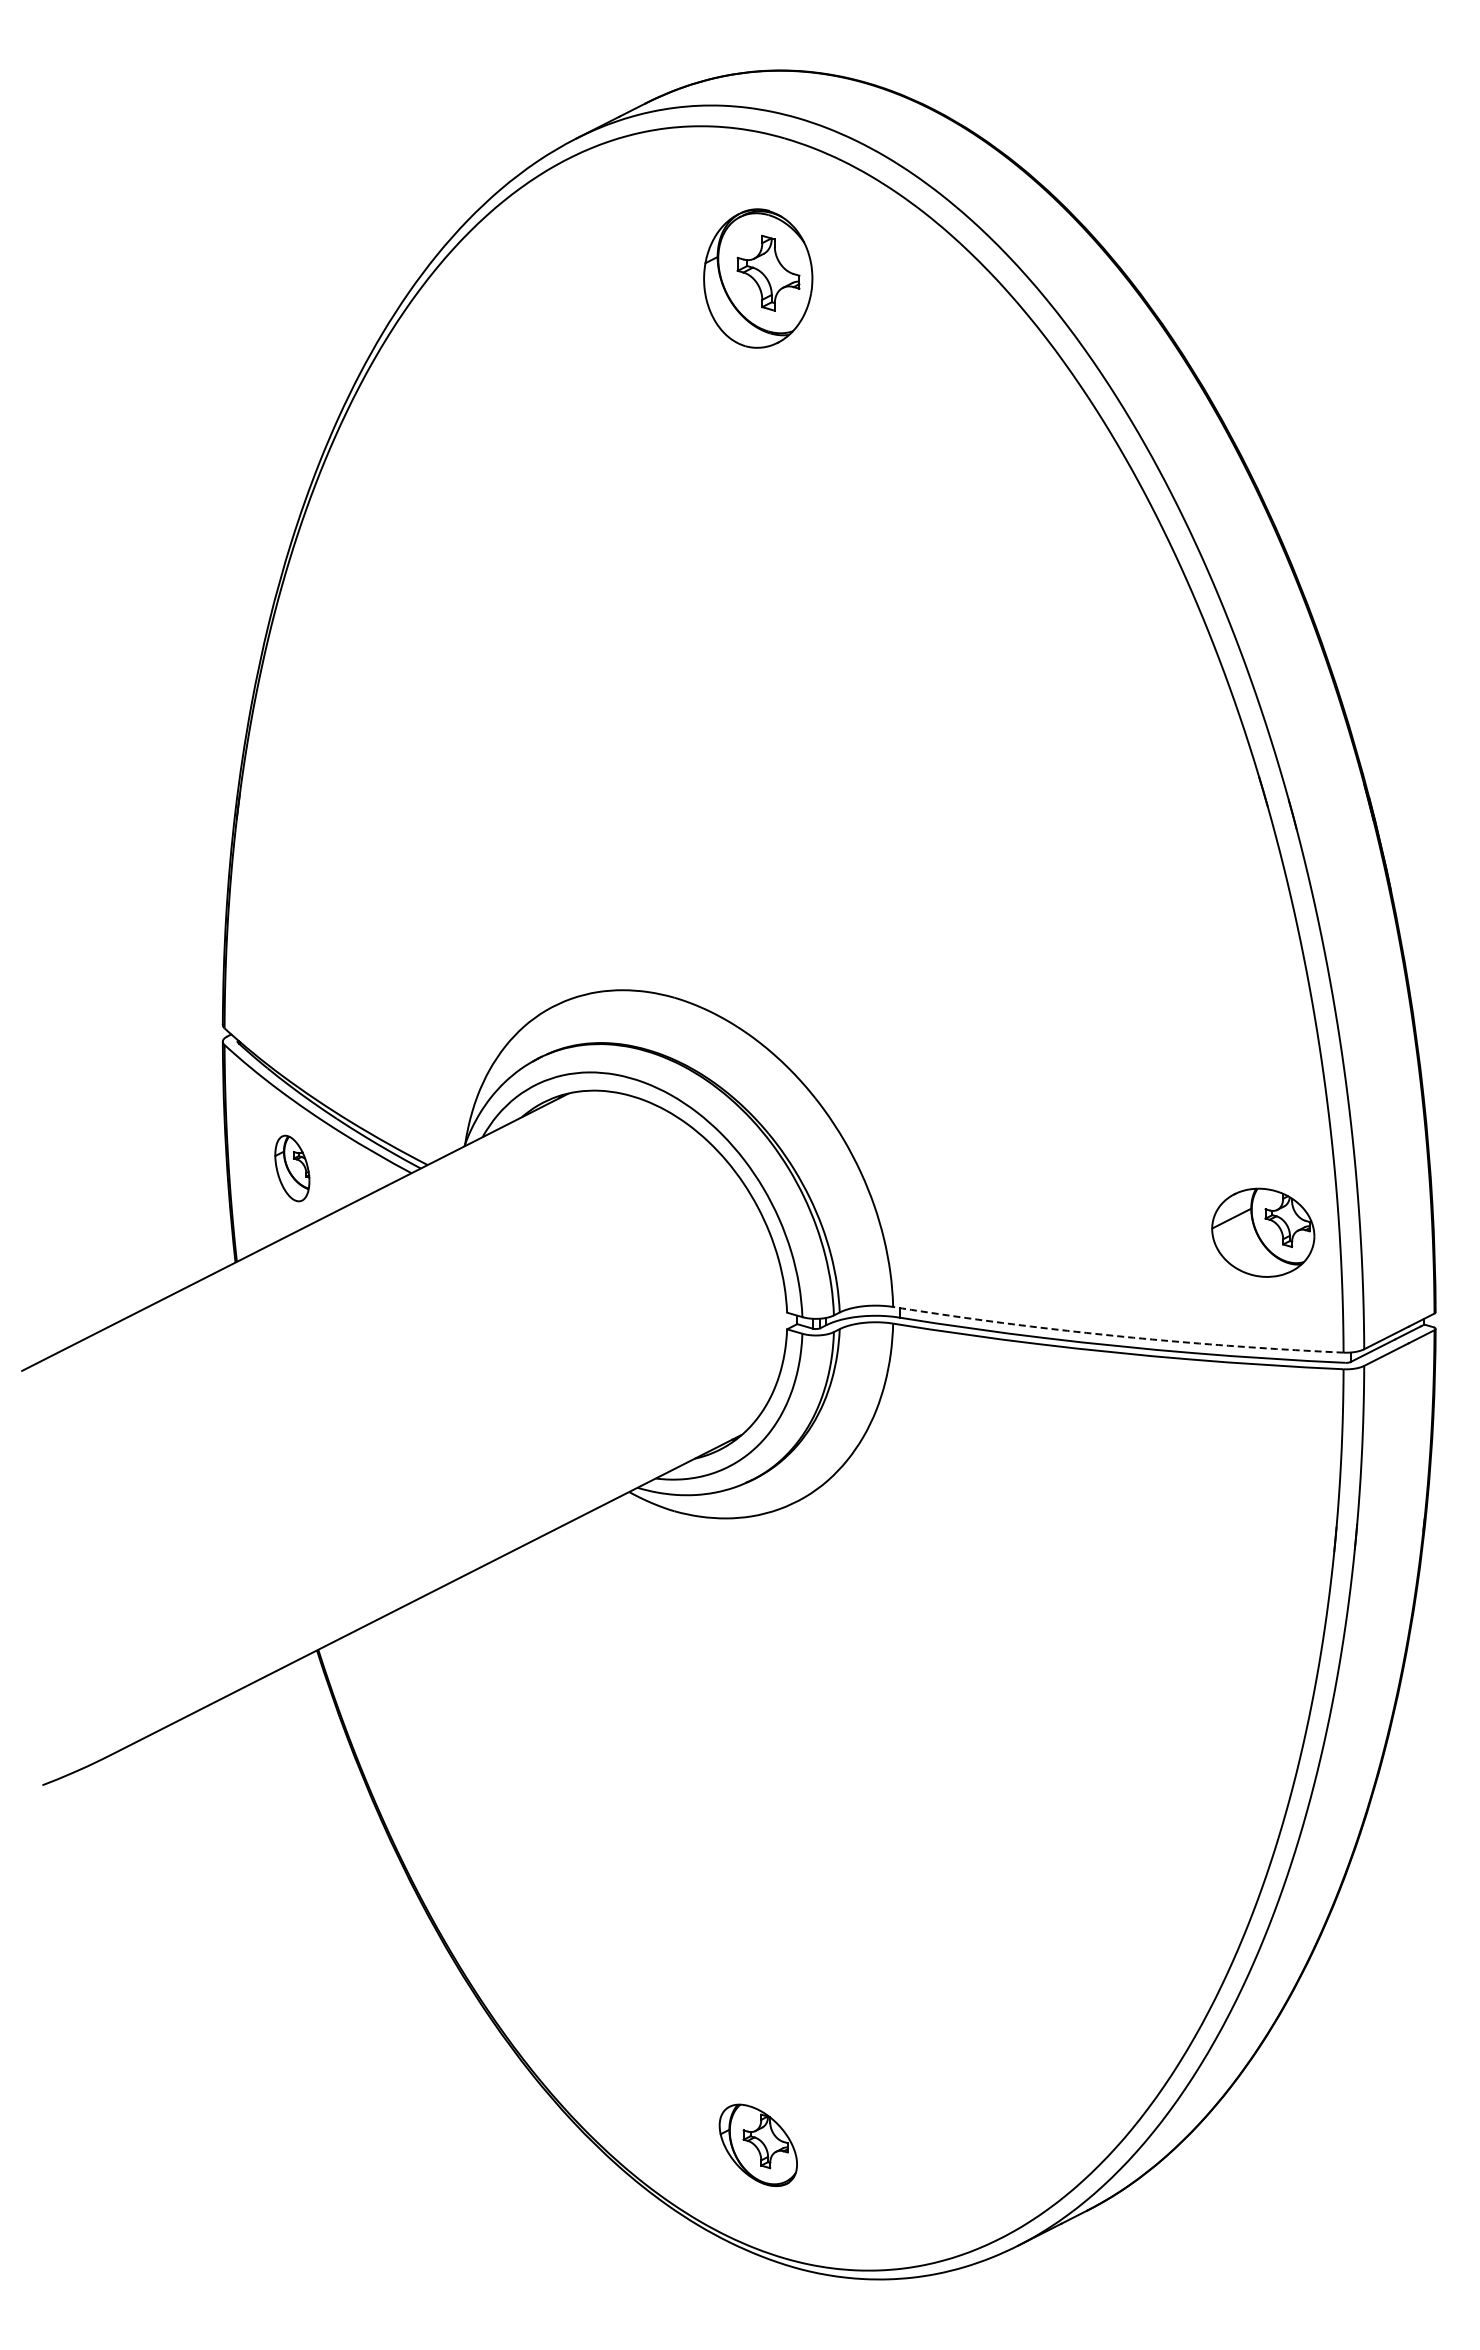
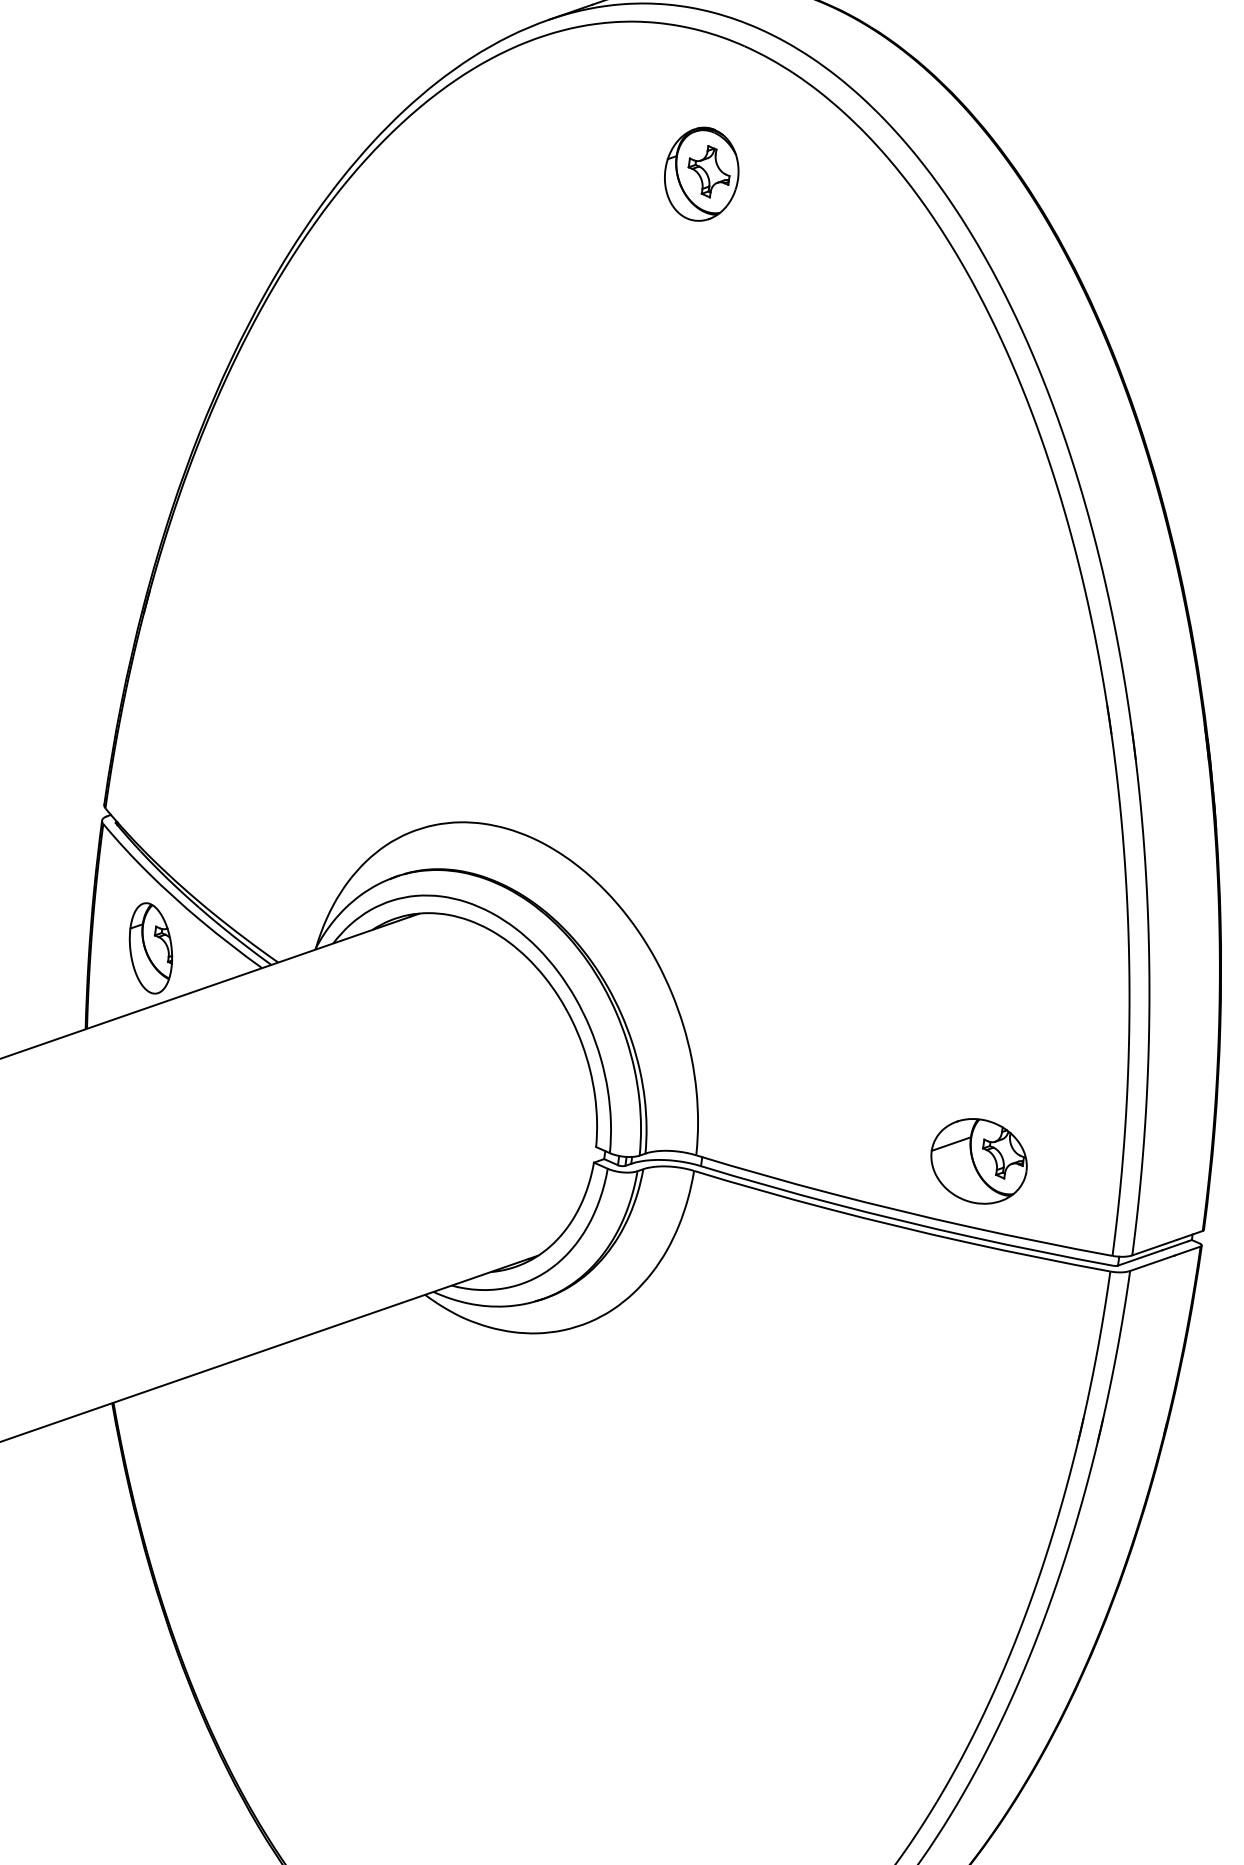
part: (757, 278) -> (701, 174), size x0.71
part: (292, 1168) -> (151, 948), size x1.43
part: (1263, 1232) -> (979, 1161), moved
line: (1117, 1336) -> (902, 1211), dashed -> solid

